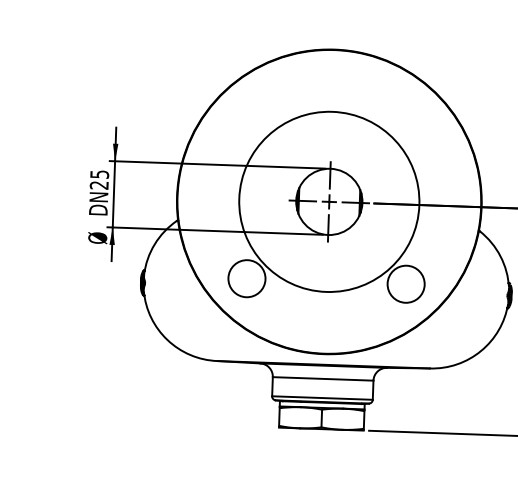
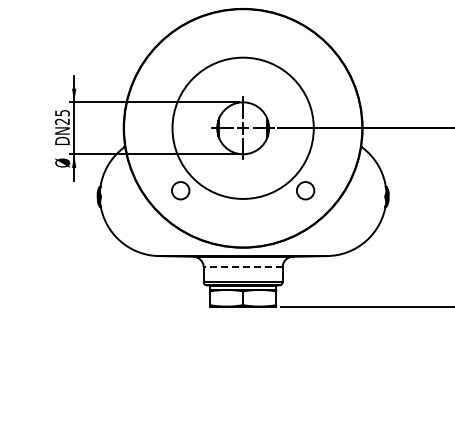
circle: (246, 278) -> (180, 190), size x0.6
circle: (406, 283) -> (305, 190), size x0.6
line: (322, 379) -> (242, 267), solid -> dashed

